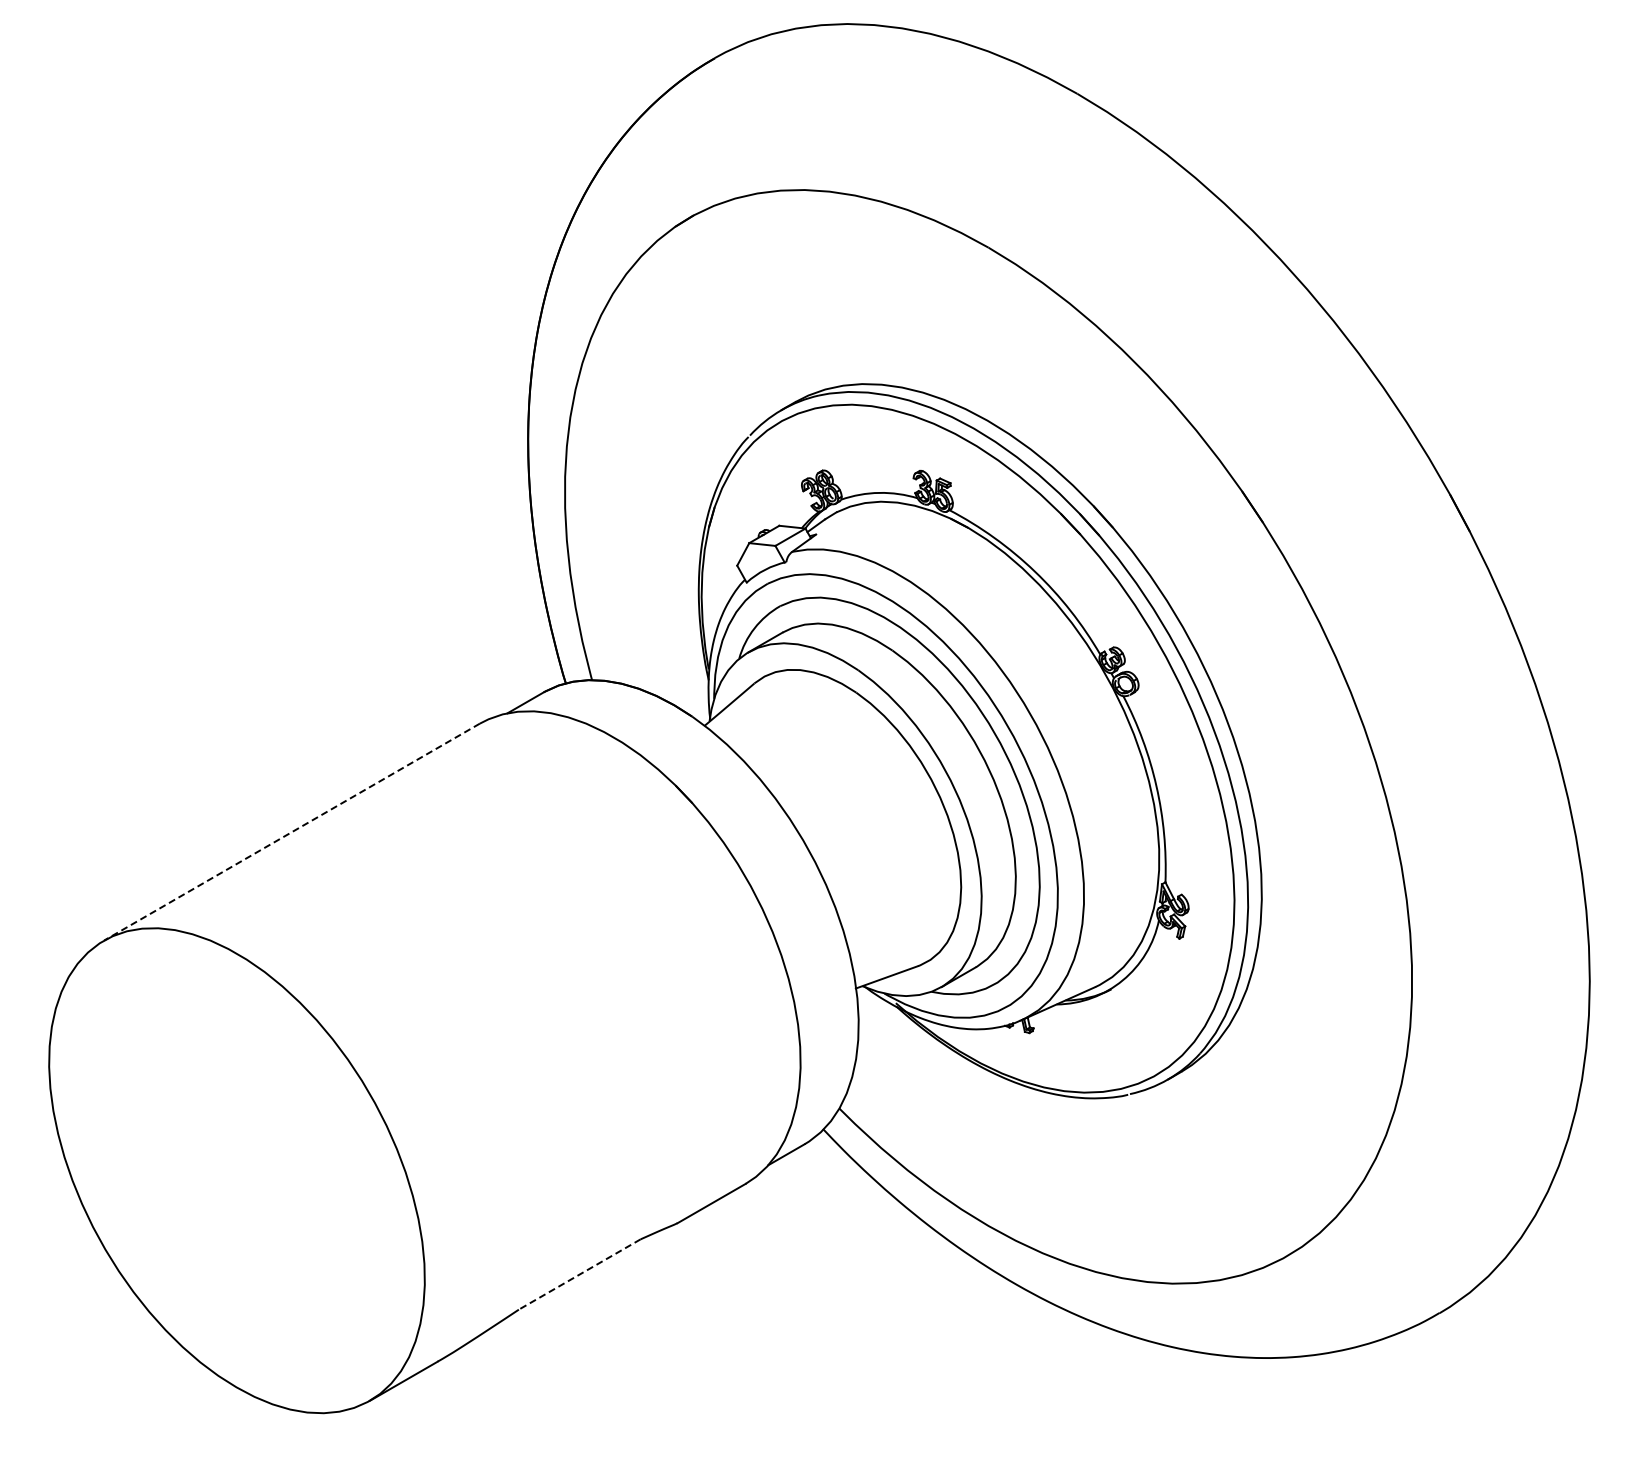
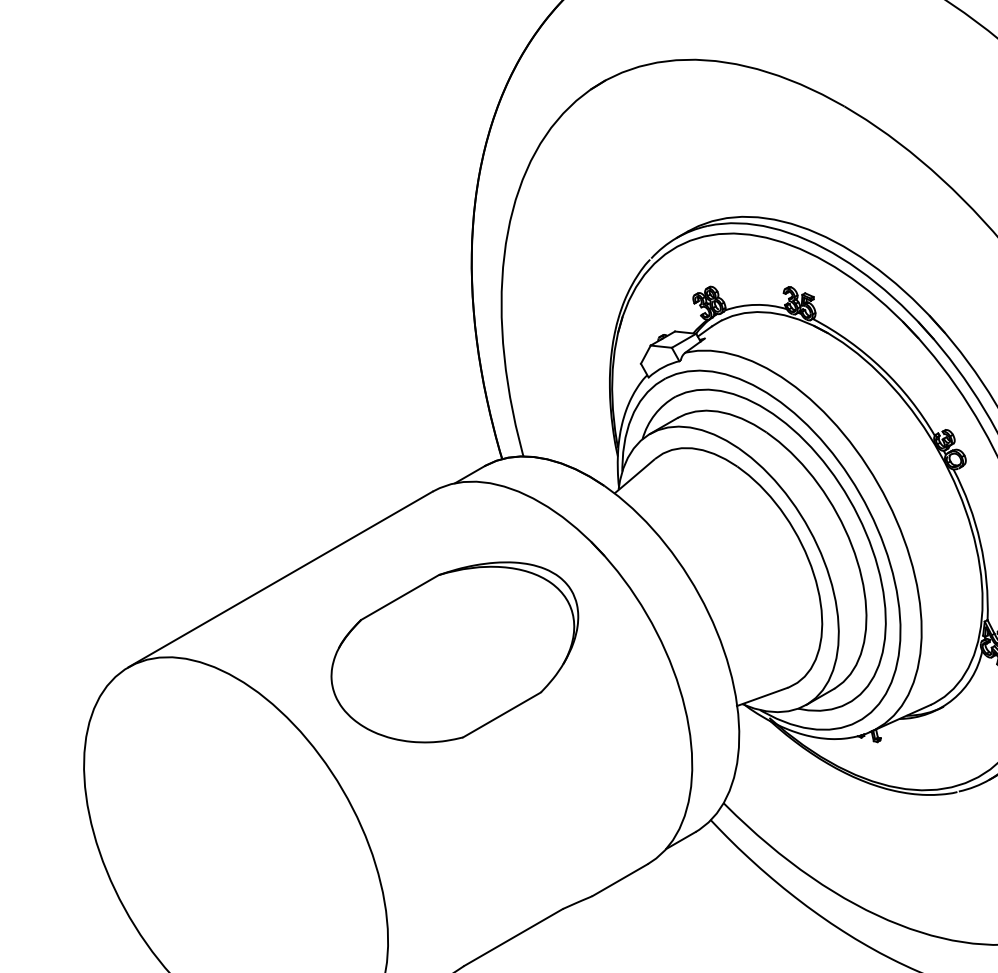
line: (292, 832) -> (281, 579), dashed -> solid
part: (507, 922) -> (455, 652), added
line: (579, 1274) -> (513, 937), dashed -> solid

